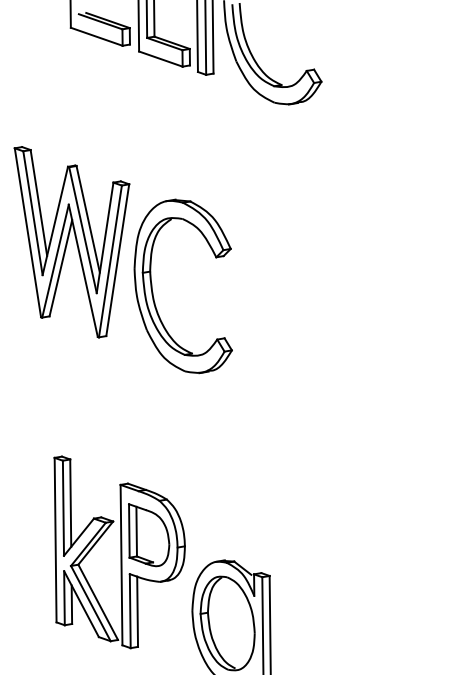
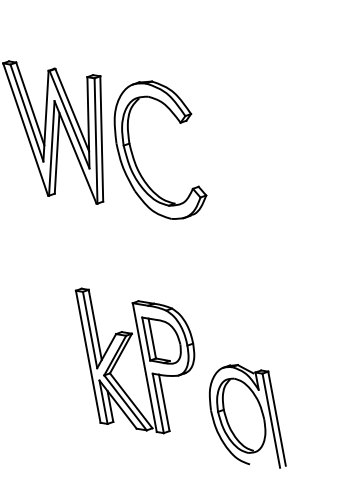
part: (119, 552) -> (141, 357), moved

